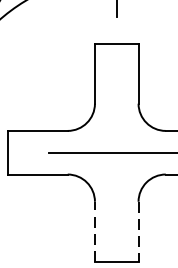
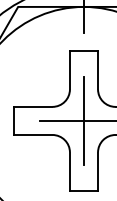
line: (117, 152) -> (84, 120), added
line: (94, 231) -> (69, 171), dashed -> solid
line: (139, 232) -> (98, 172), dashed -> solid

